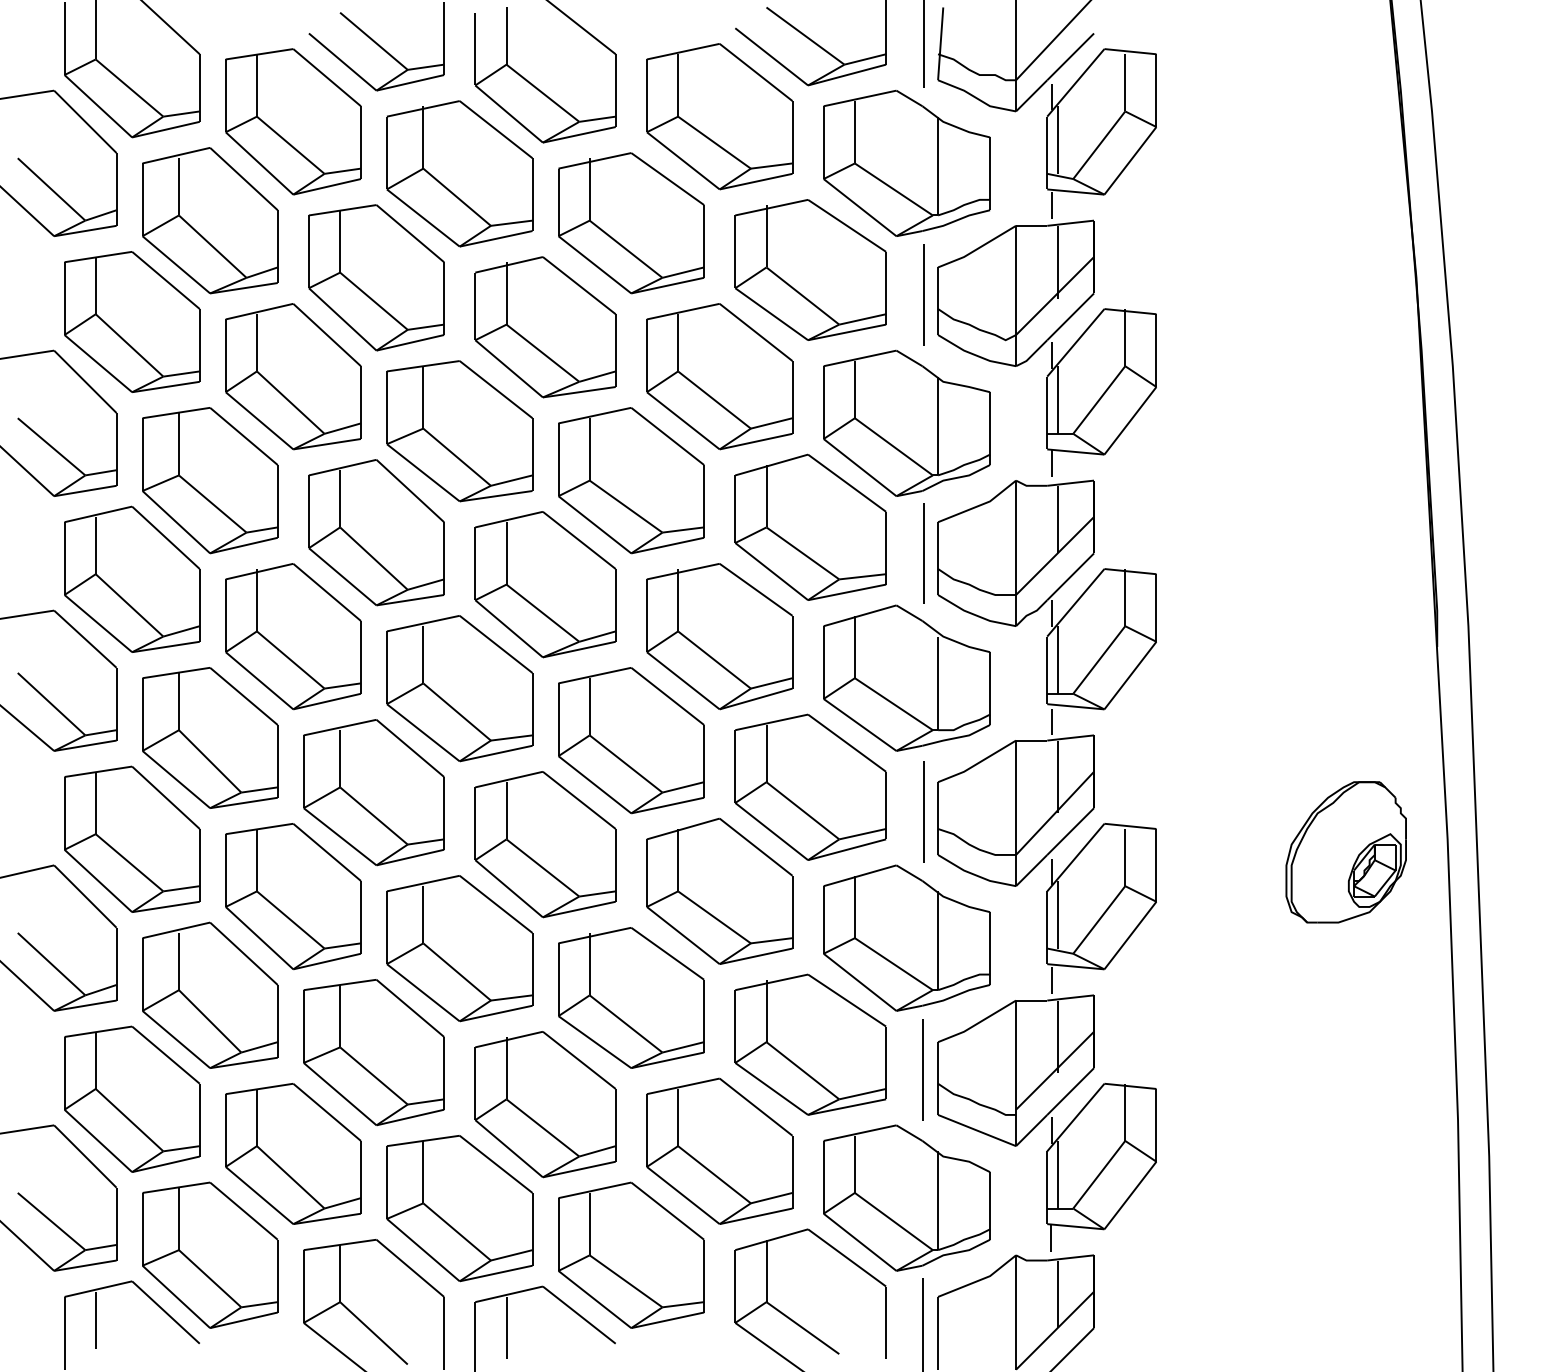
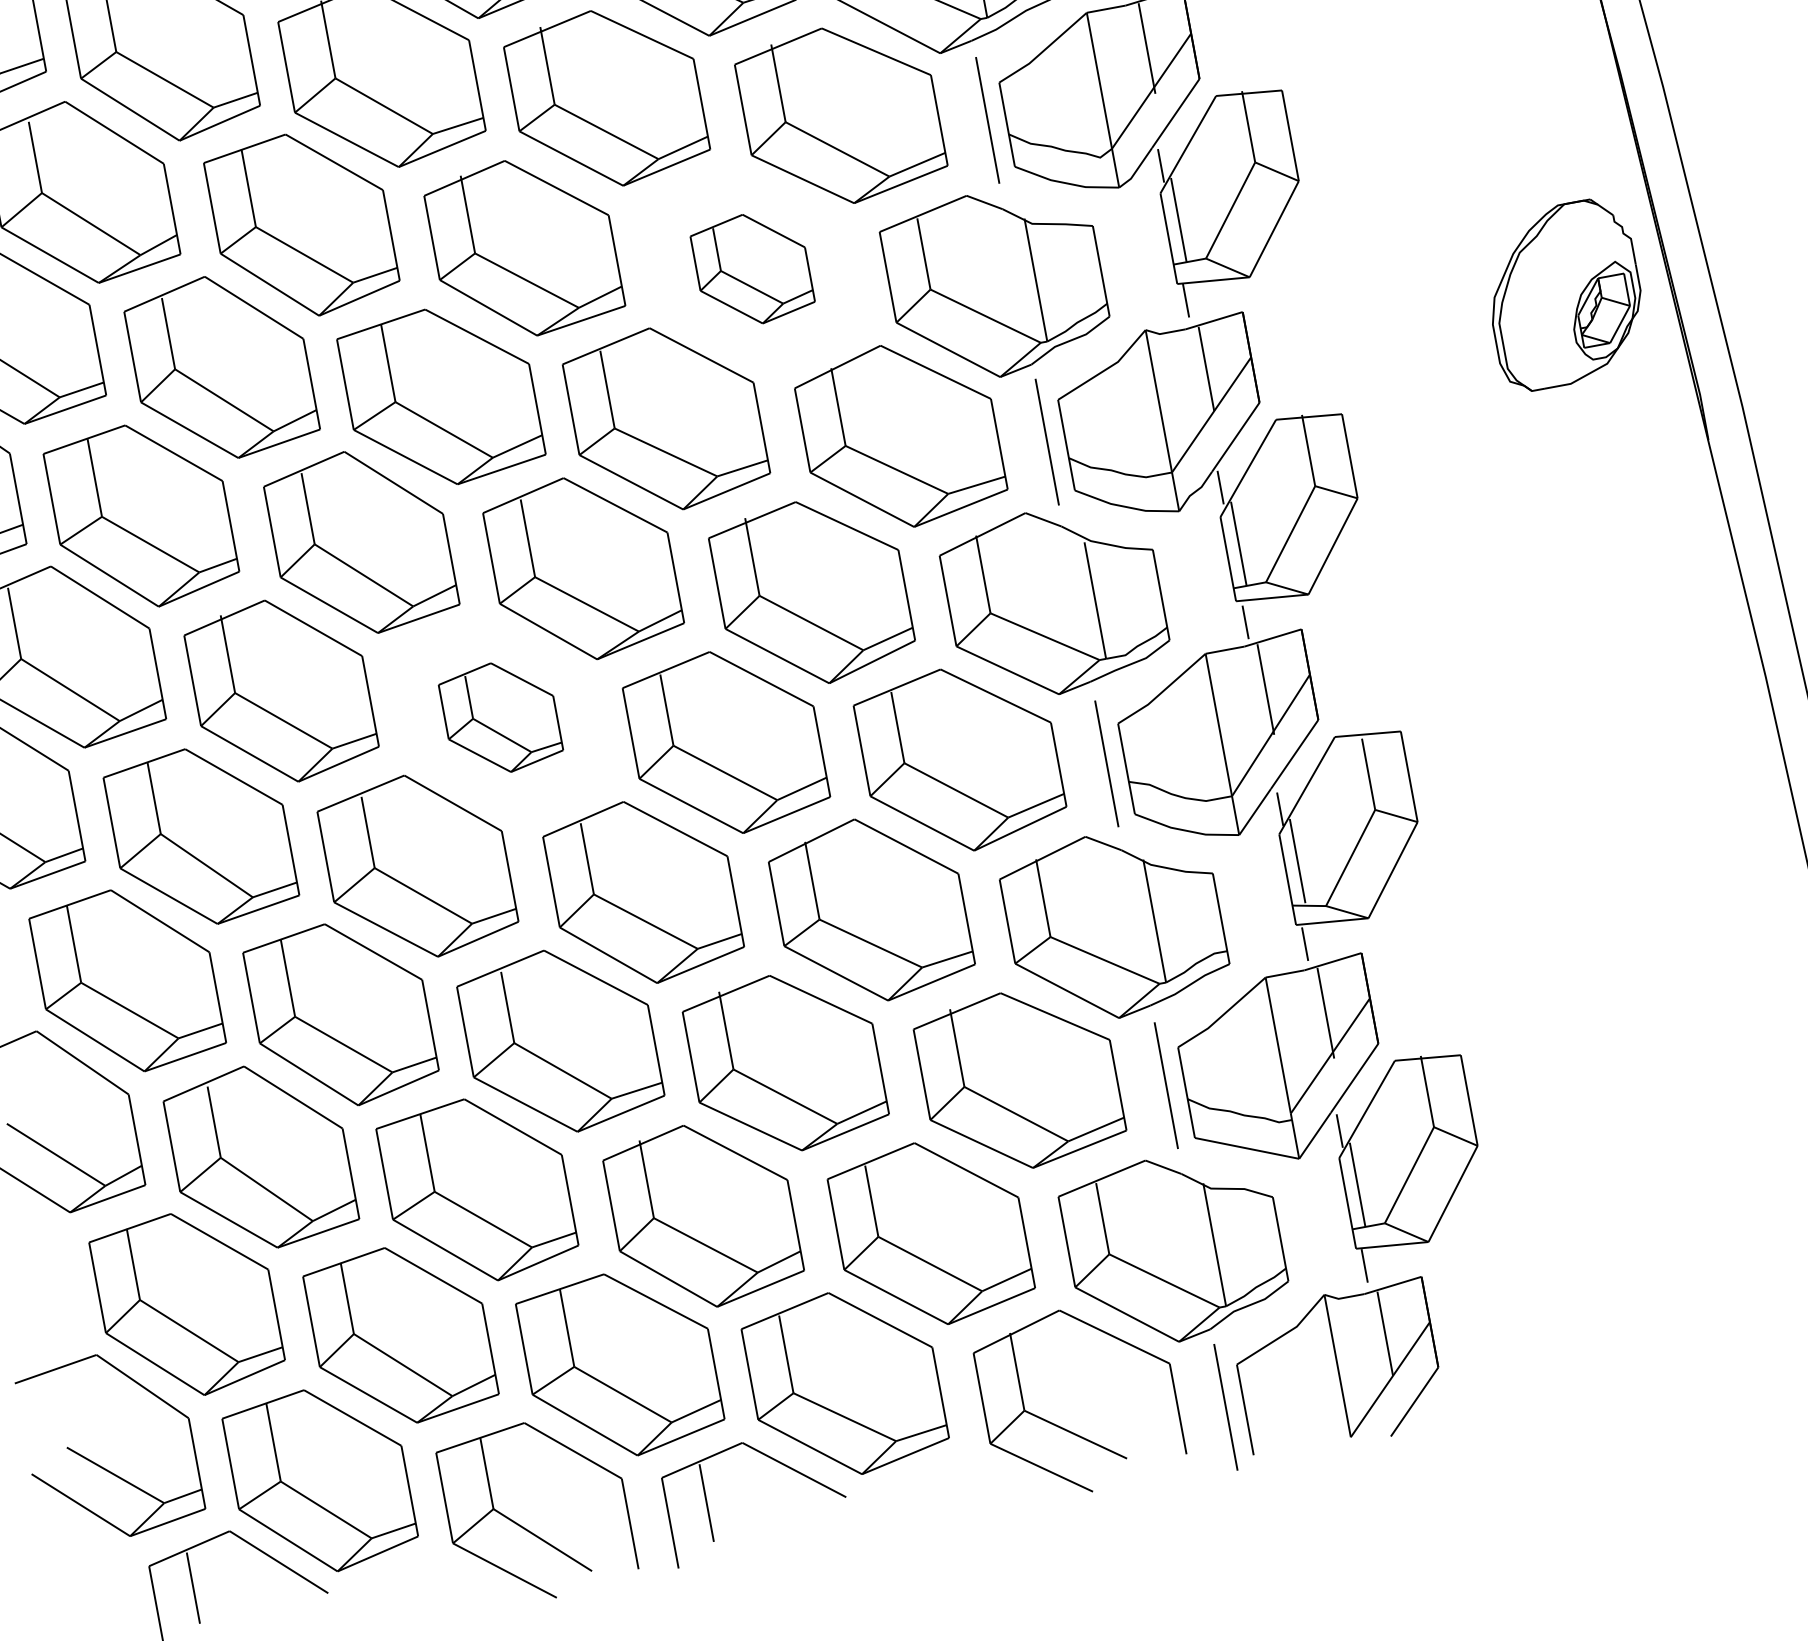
part: (719, 376) -> (752, 268), size x0.6
part: (459, 688) -> (500, 717), size x0.6
part: (1345, 852) -> (1563, 294), moved

